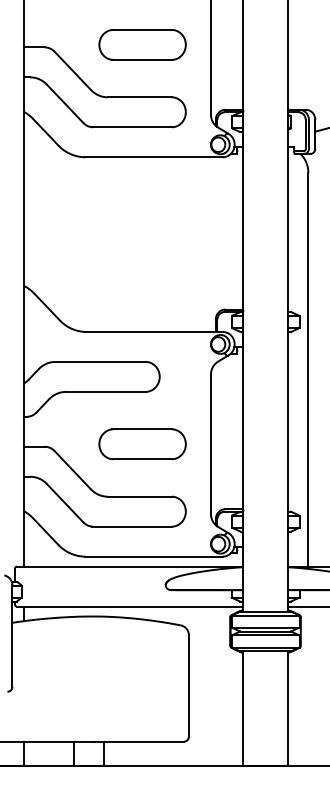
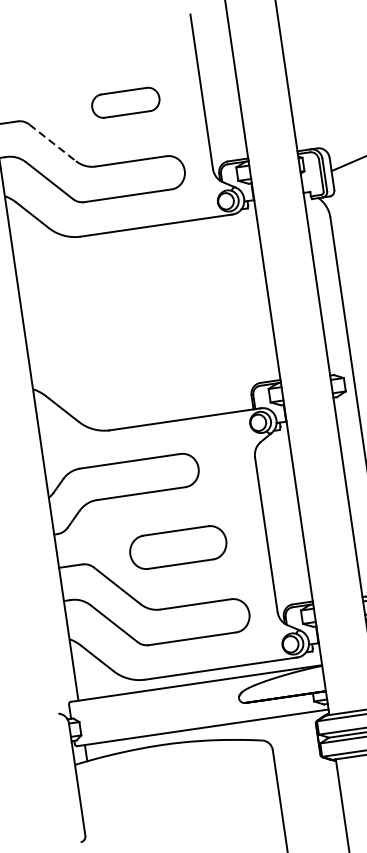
part: (142, 44) -> (125, 102), size x0.7
line: (73, 71) -> (53, 143), solid -> dashed
part: (142, 444) -> (178, 547), moved

